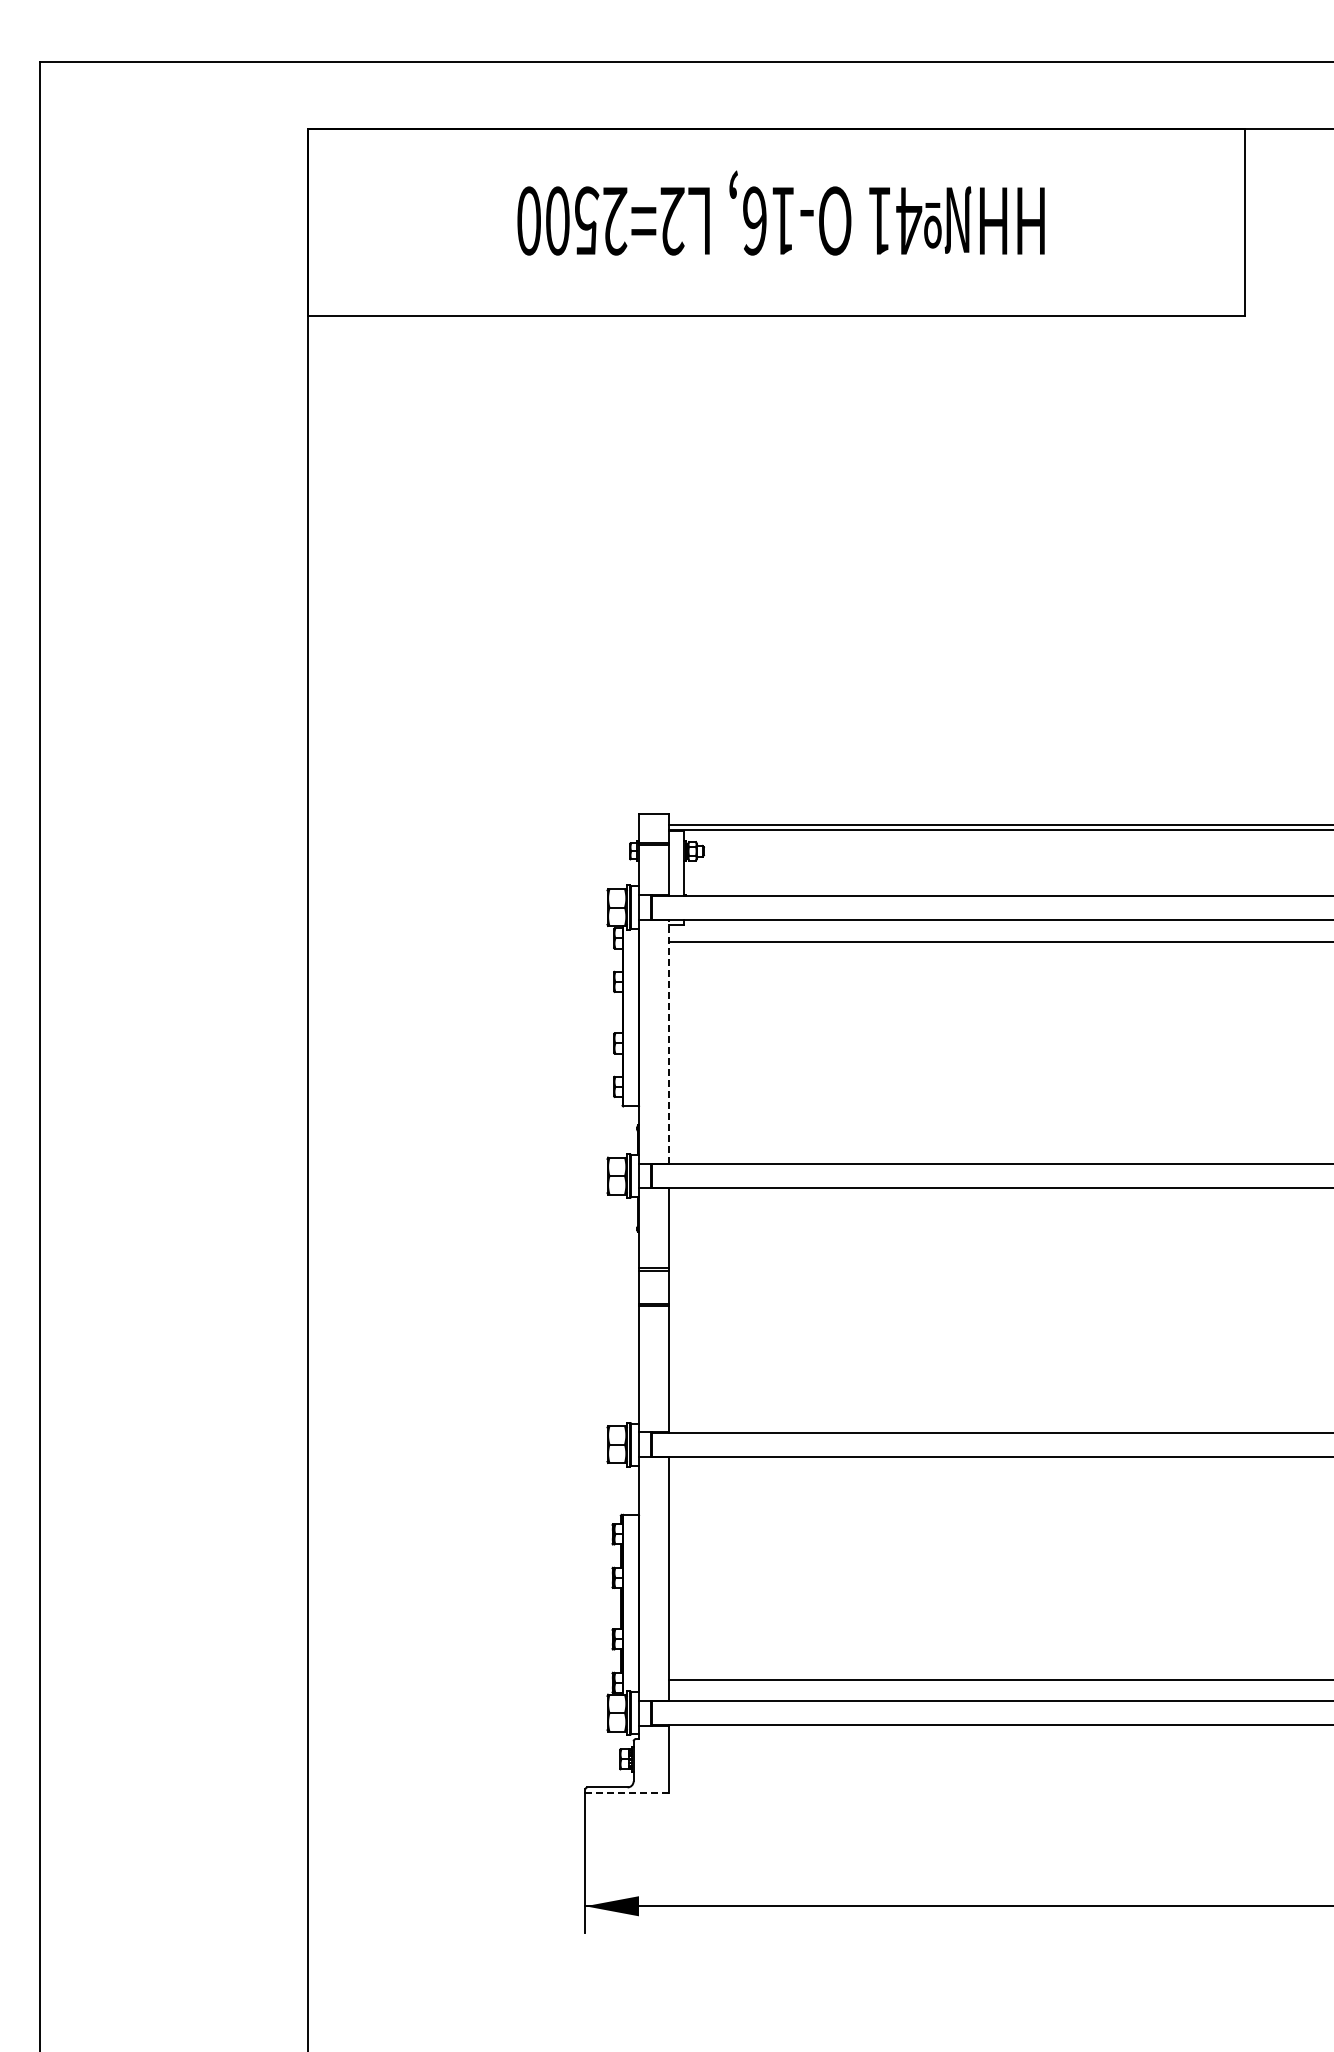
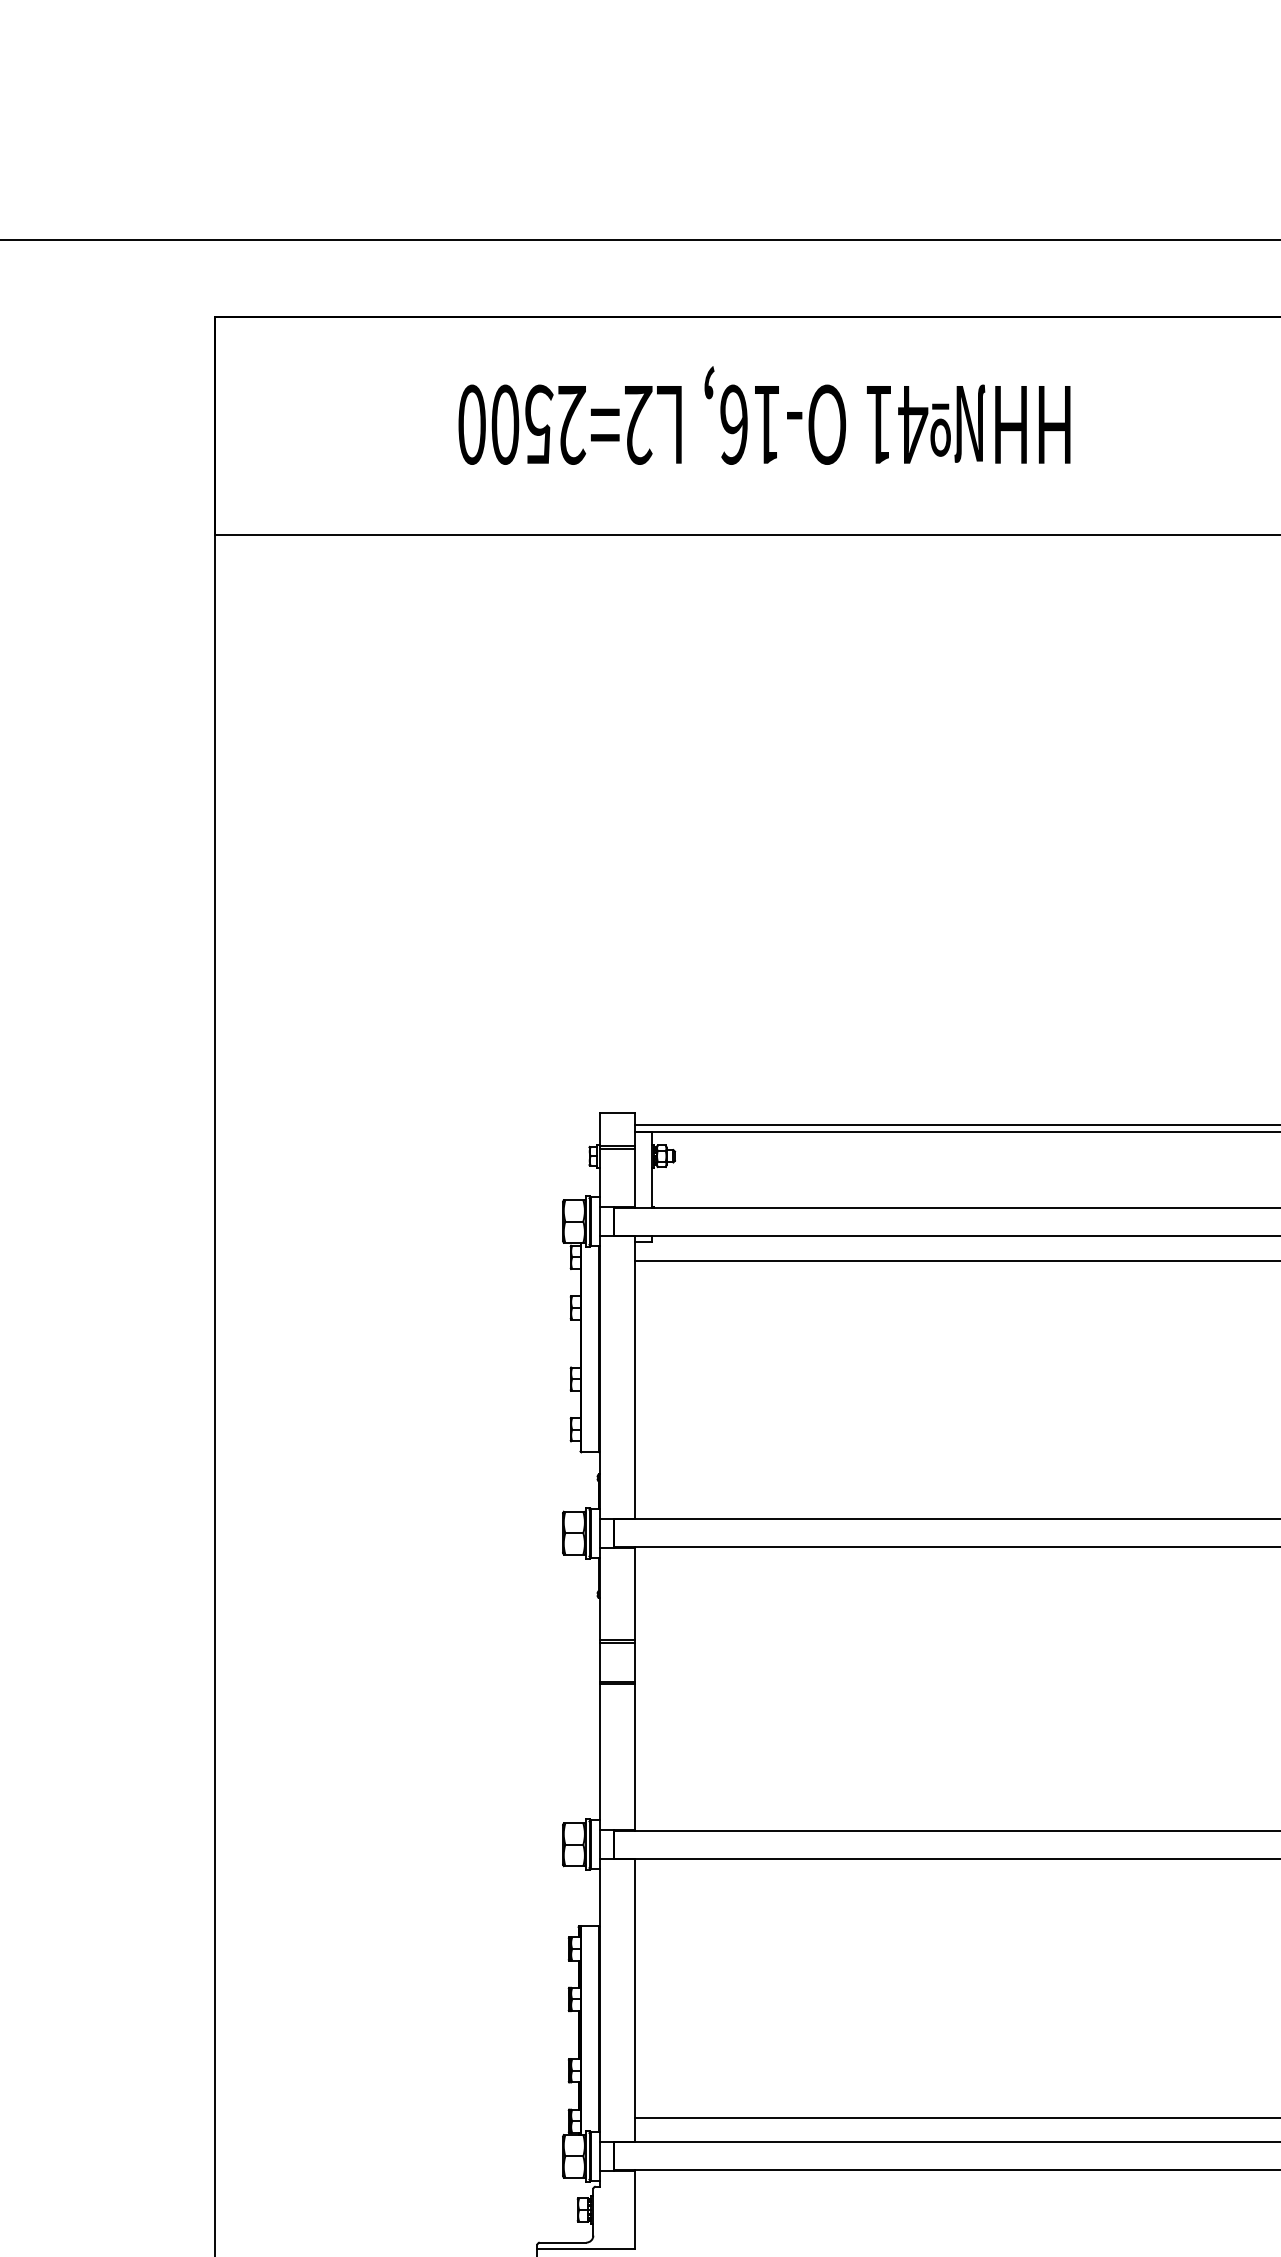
line: (669, 1041) -> (635, 1376), dashed -> solid
line: (627, 1792) -> (586, 2248), dashed -> solid

